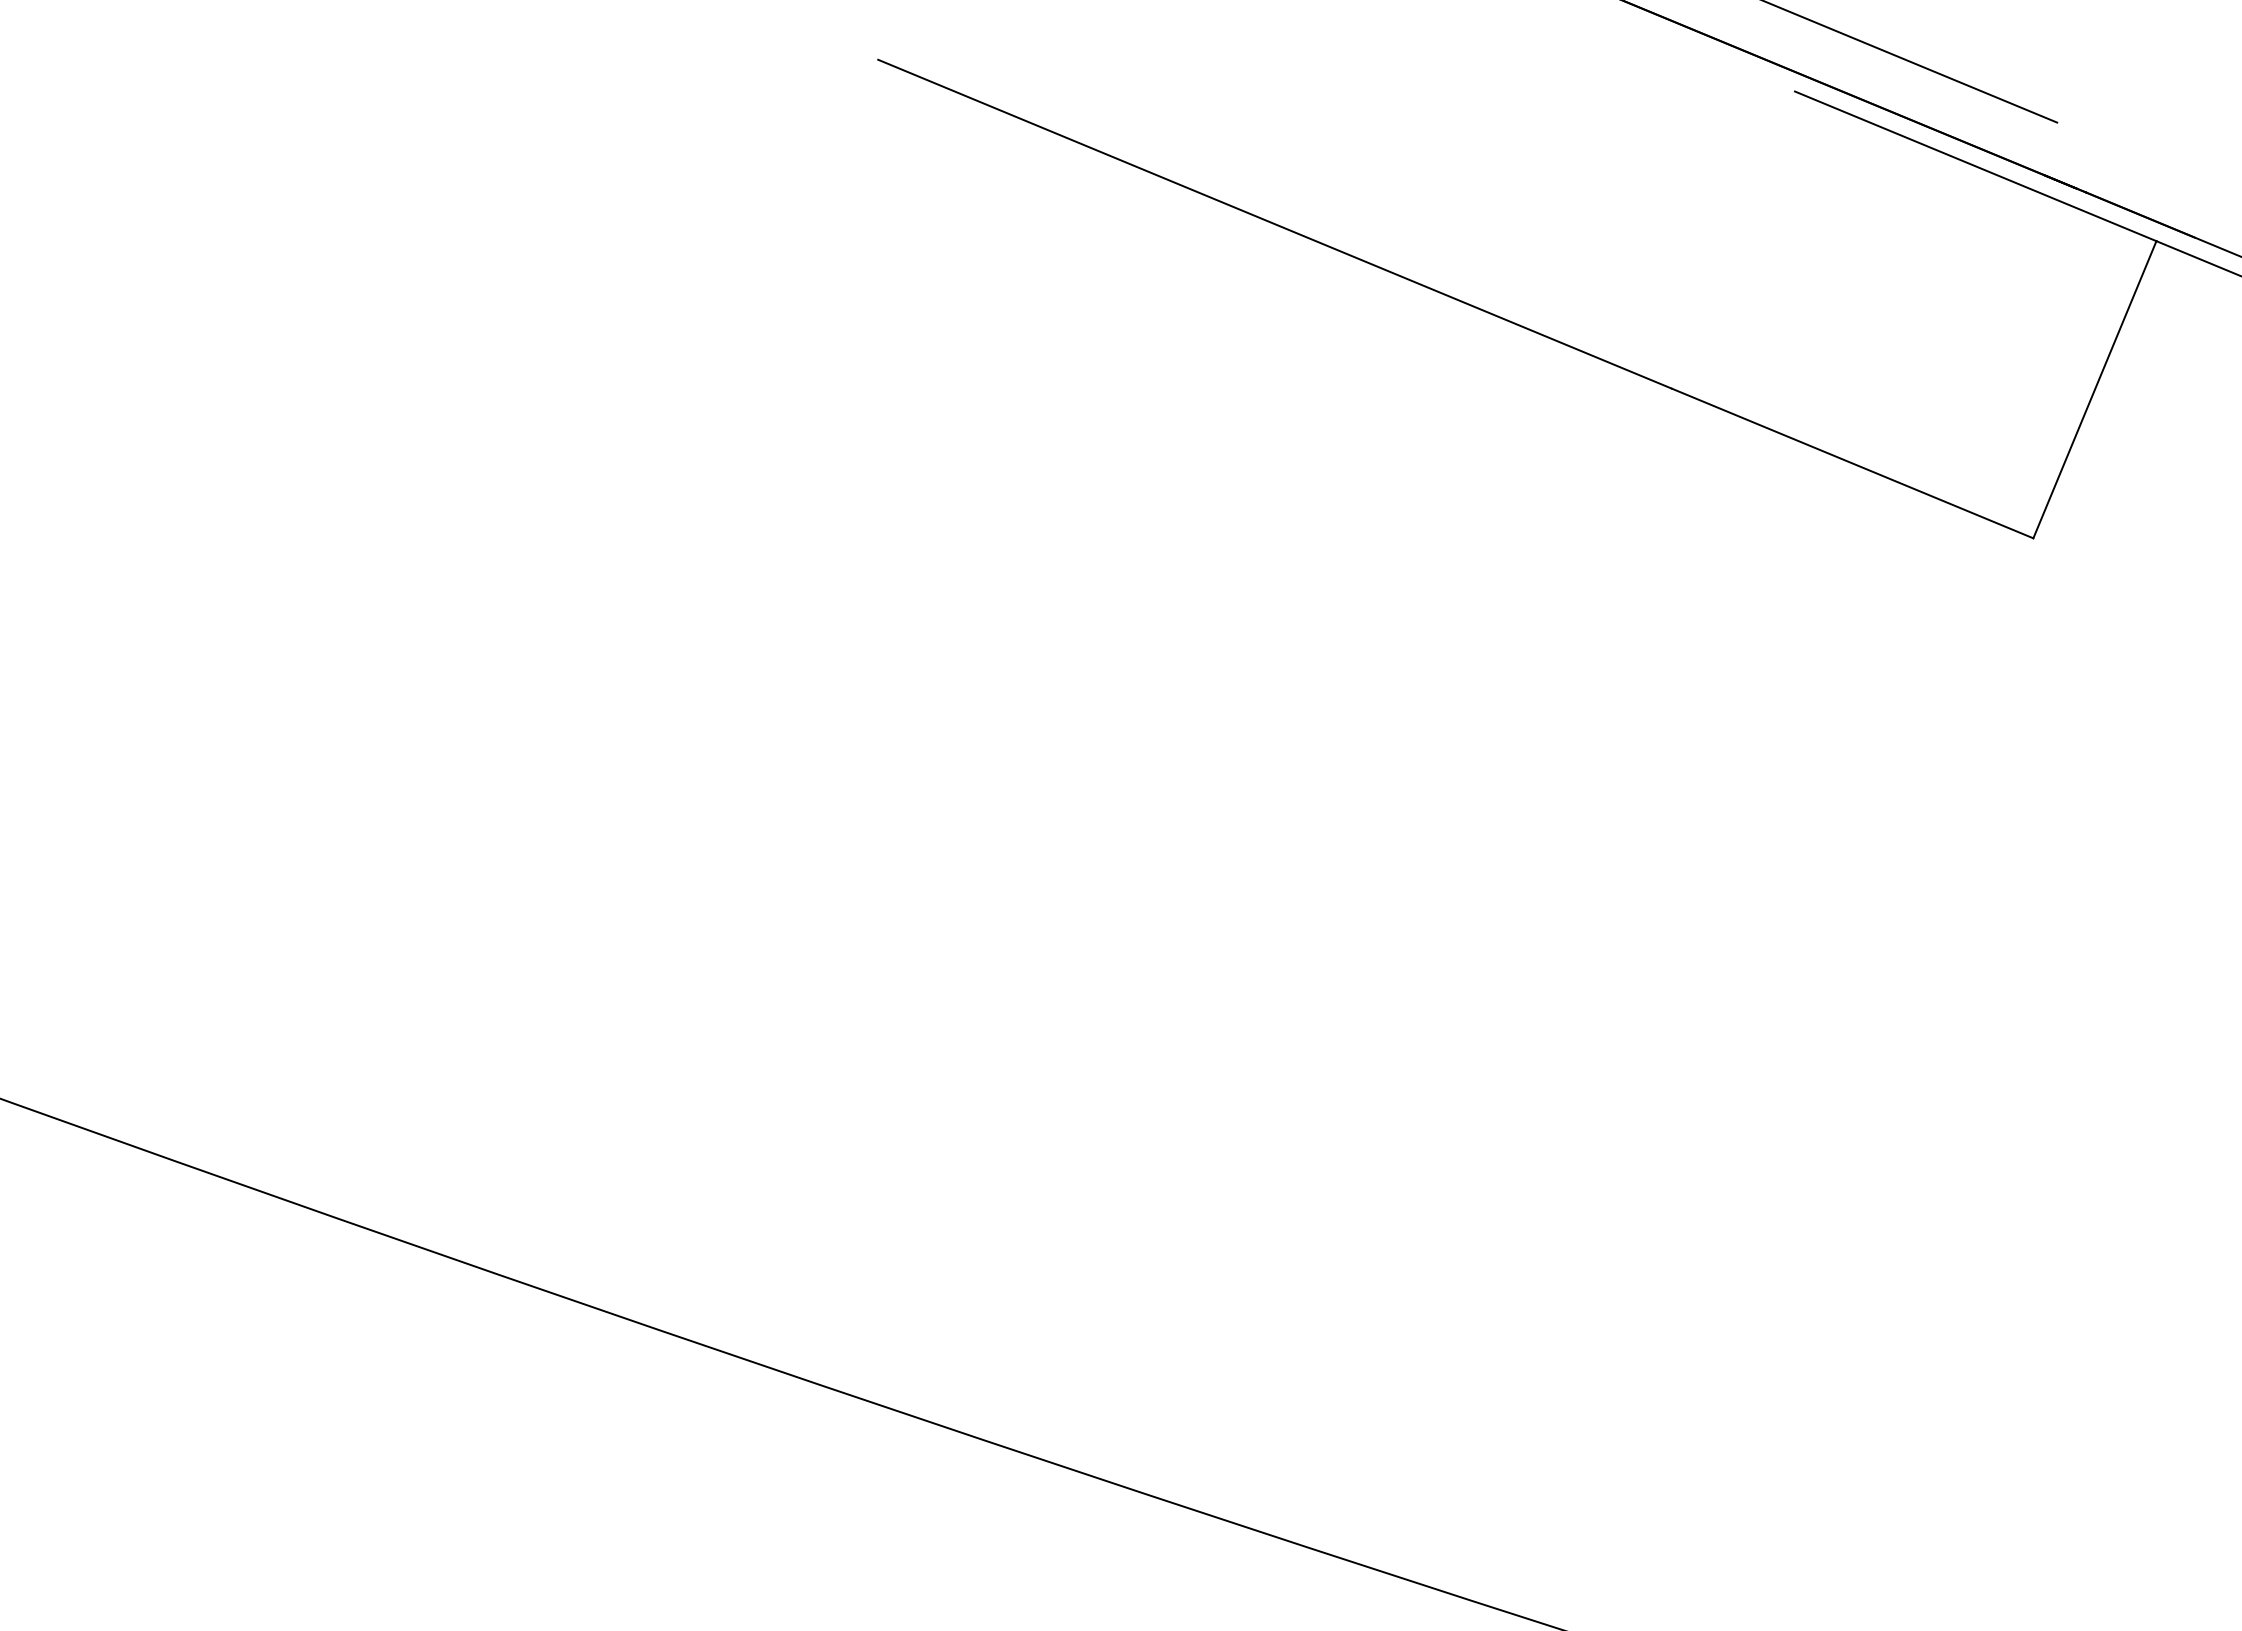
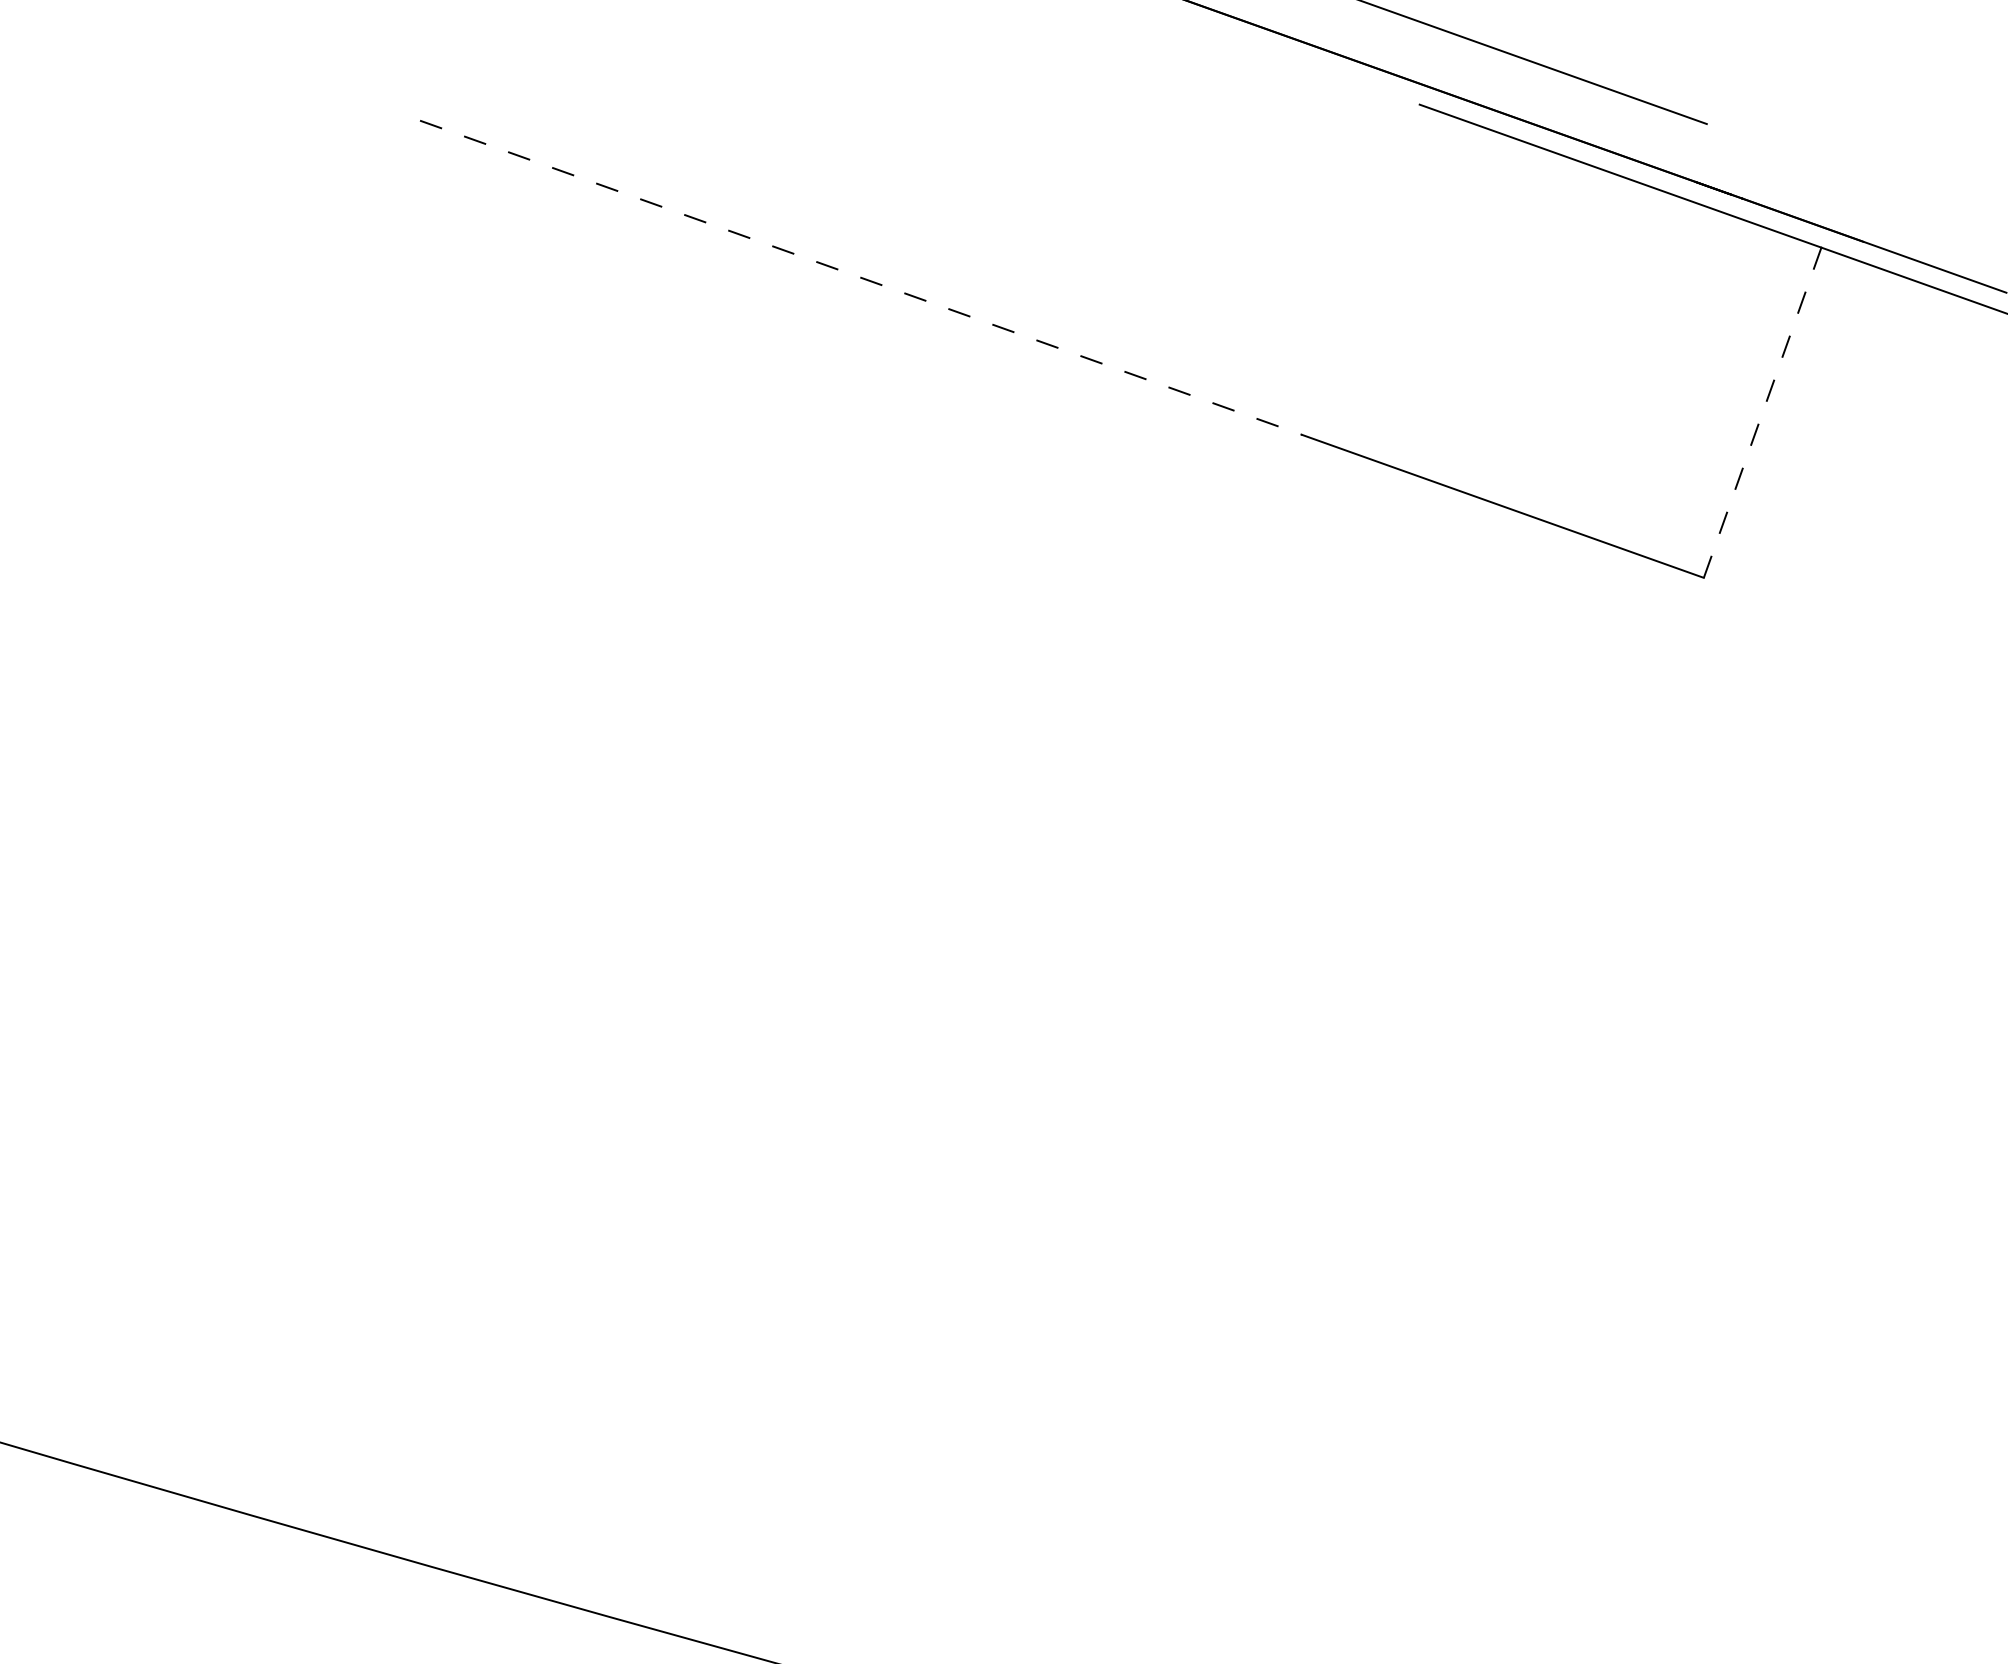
line: (1275, 224) -> (861, 278), solid -> dashed
line: (2094, 389) -> (1762, 412), solid -> dashed

